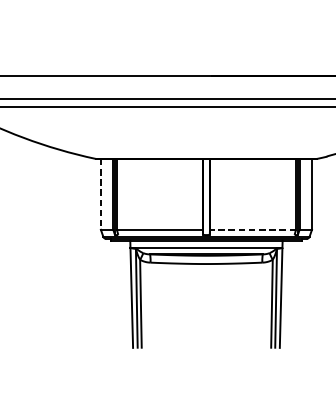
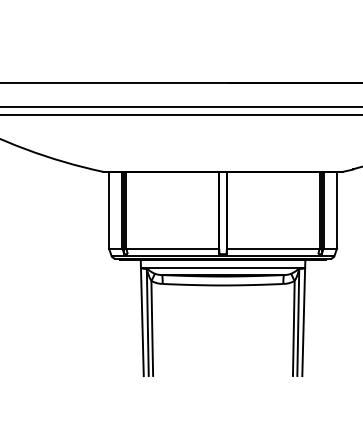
line: (101, 194) -> (109, 210), dashed -> solid
line: (252, 229) -> (272, 248), dashed -> solid

